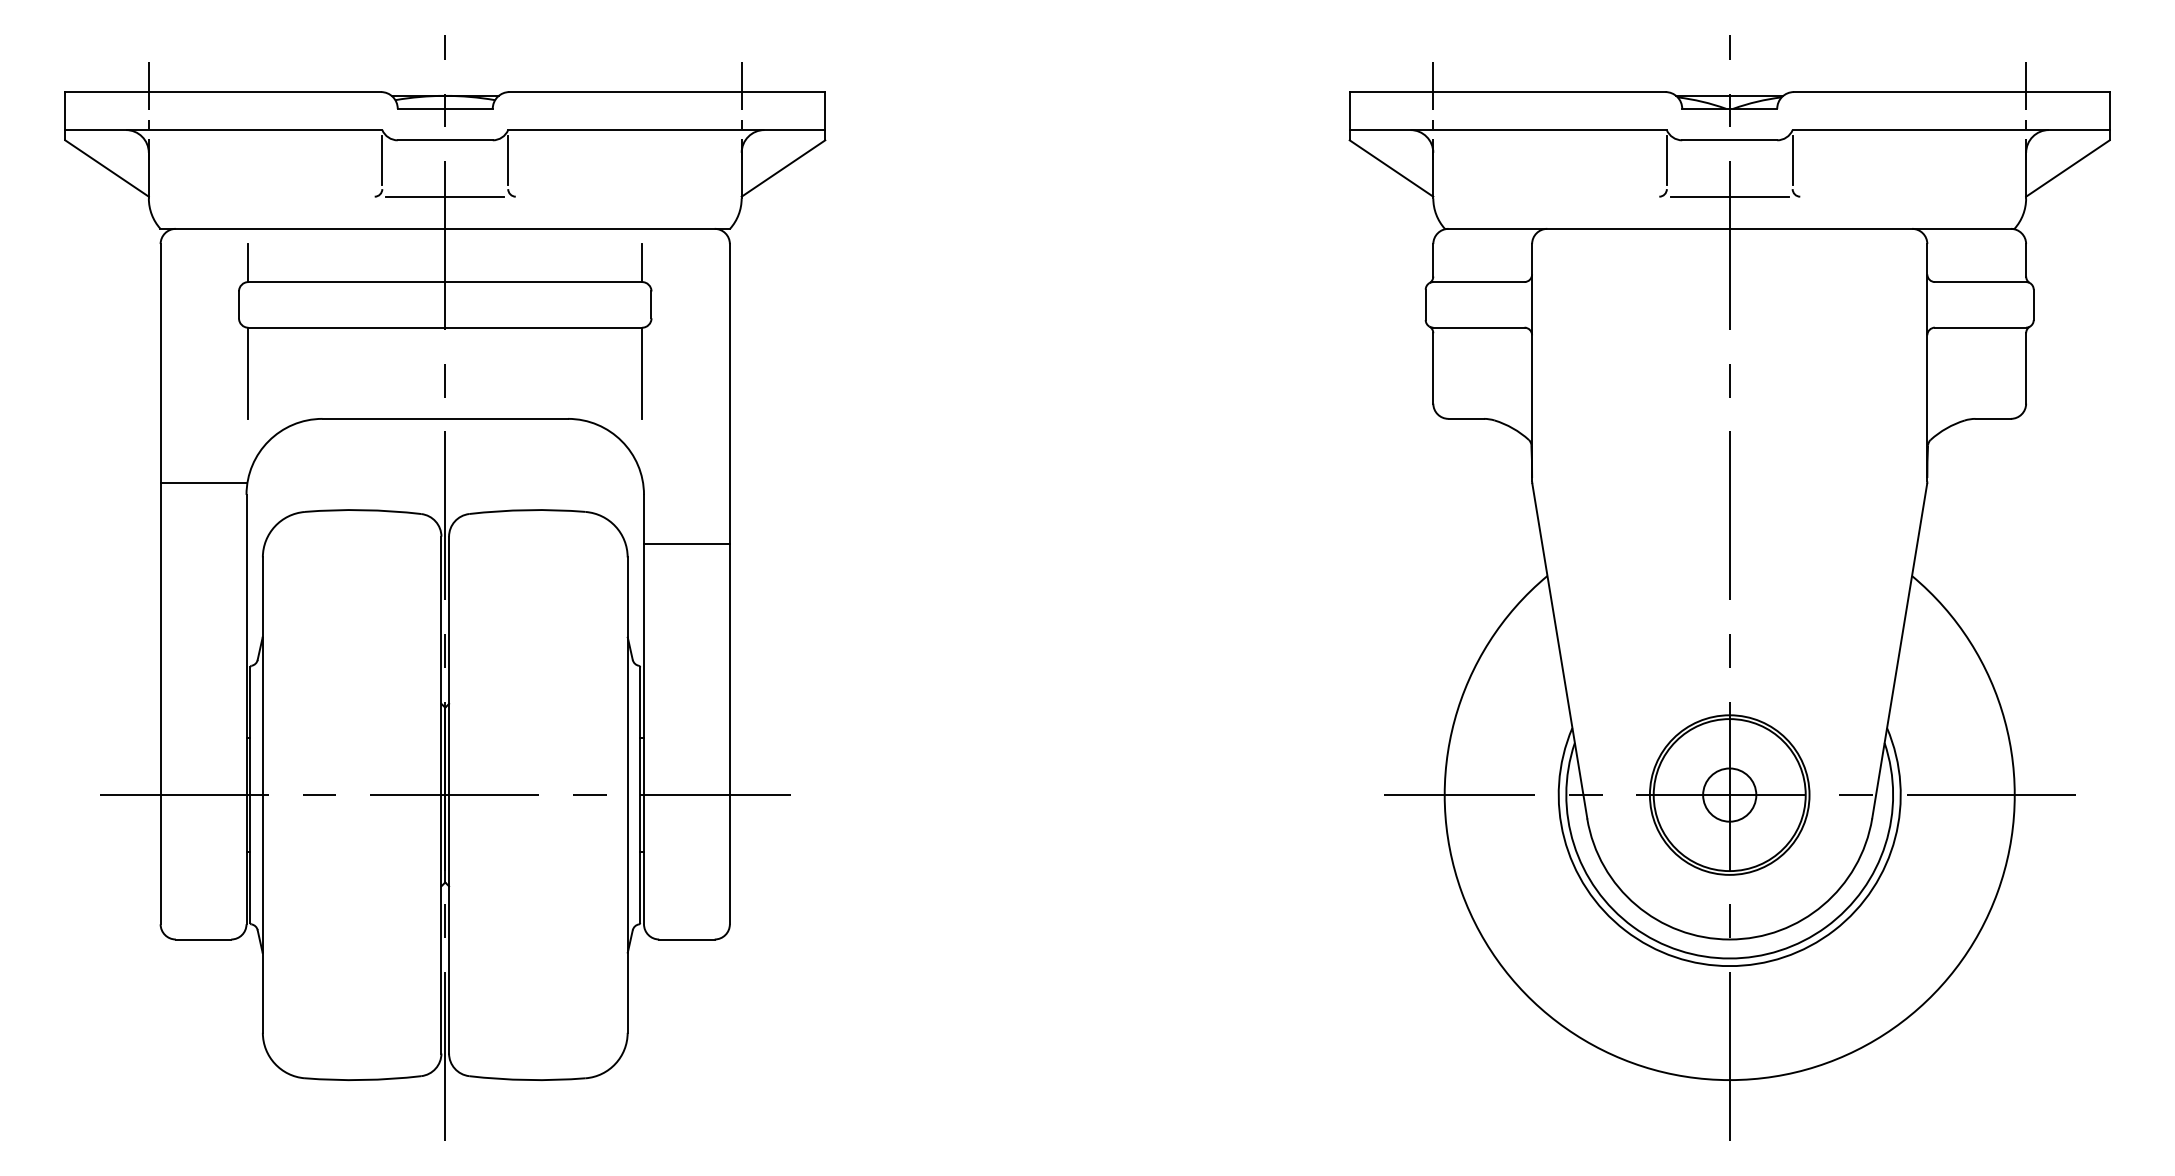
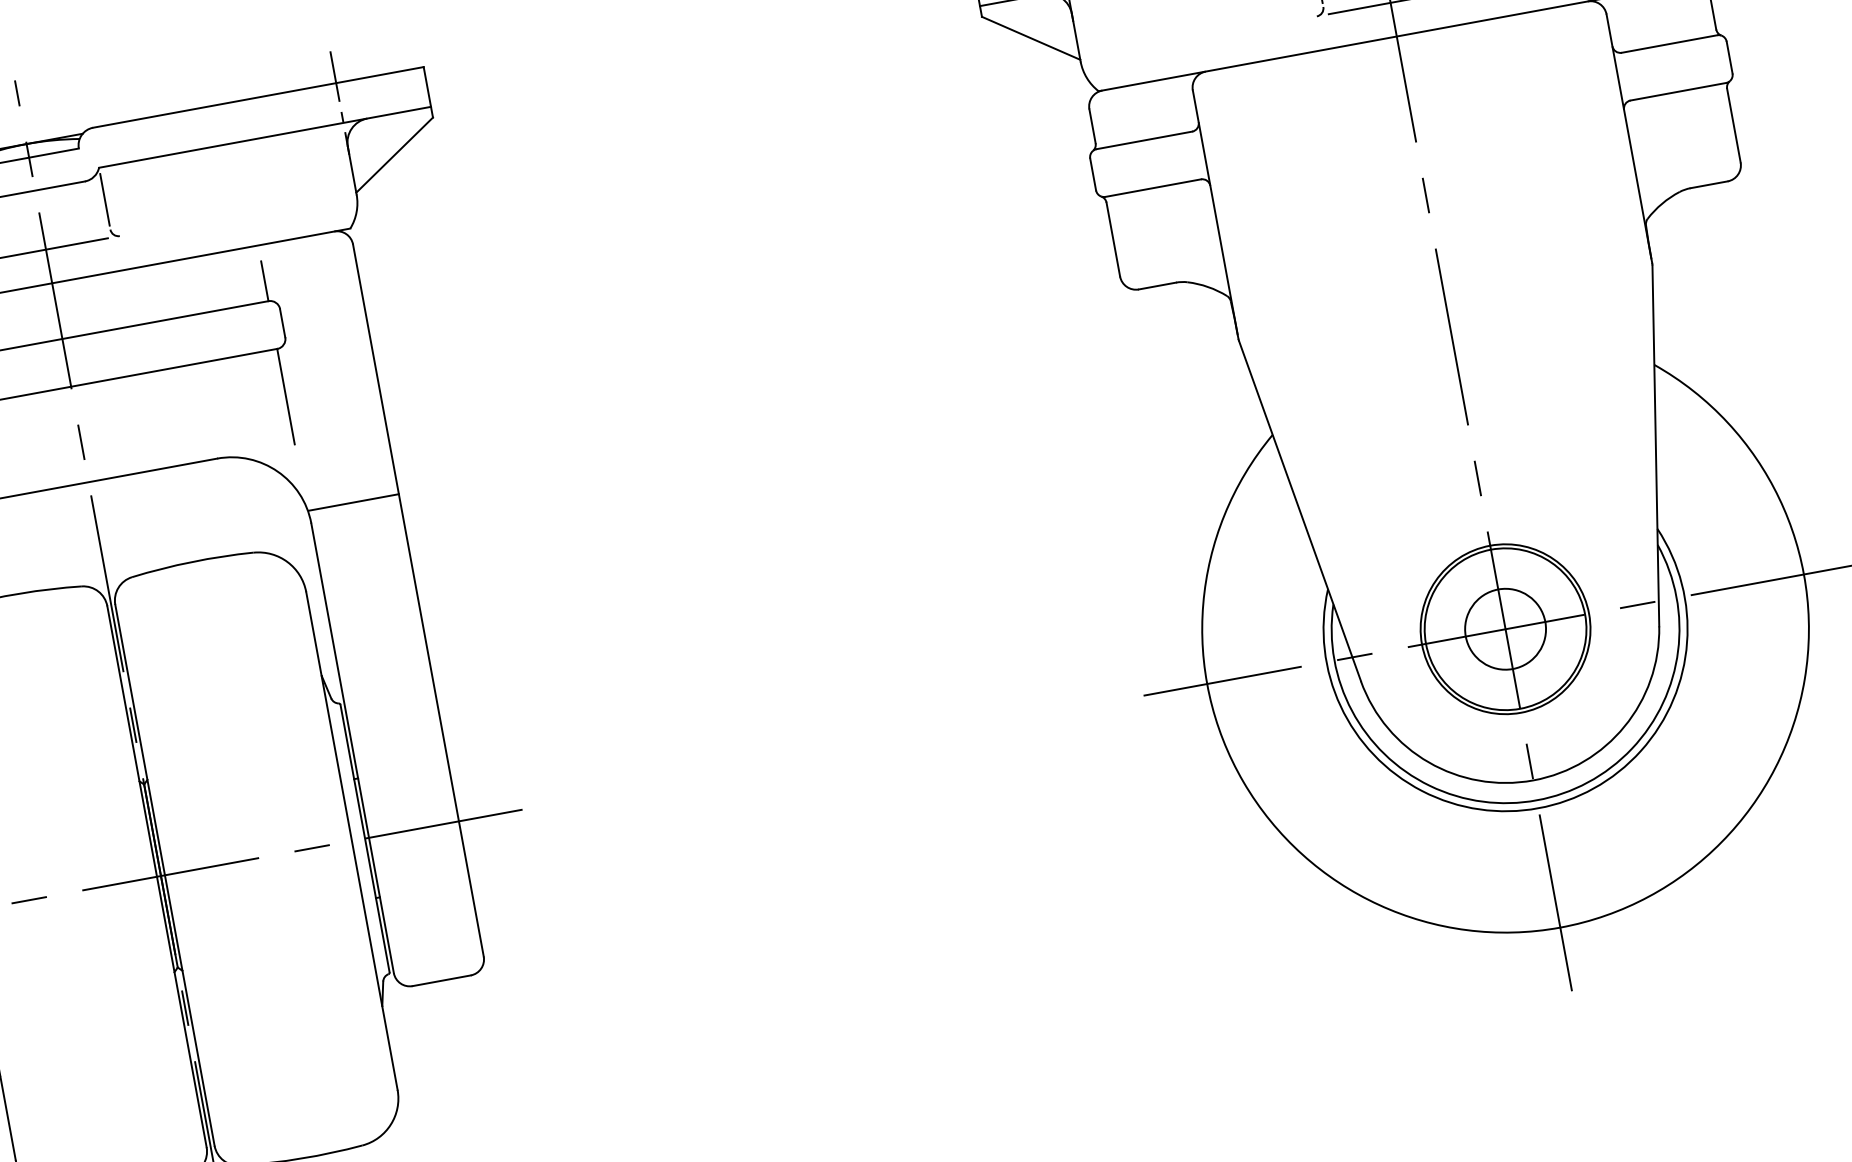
line: (686, 543) -> (353, 502), moved
circle: (1729, 795) -> (1505, 629), size x1.43

